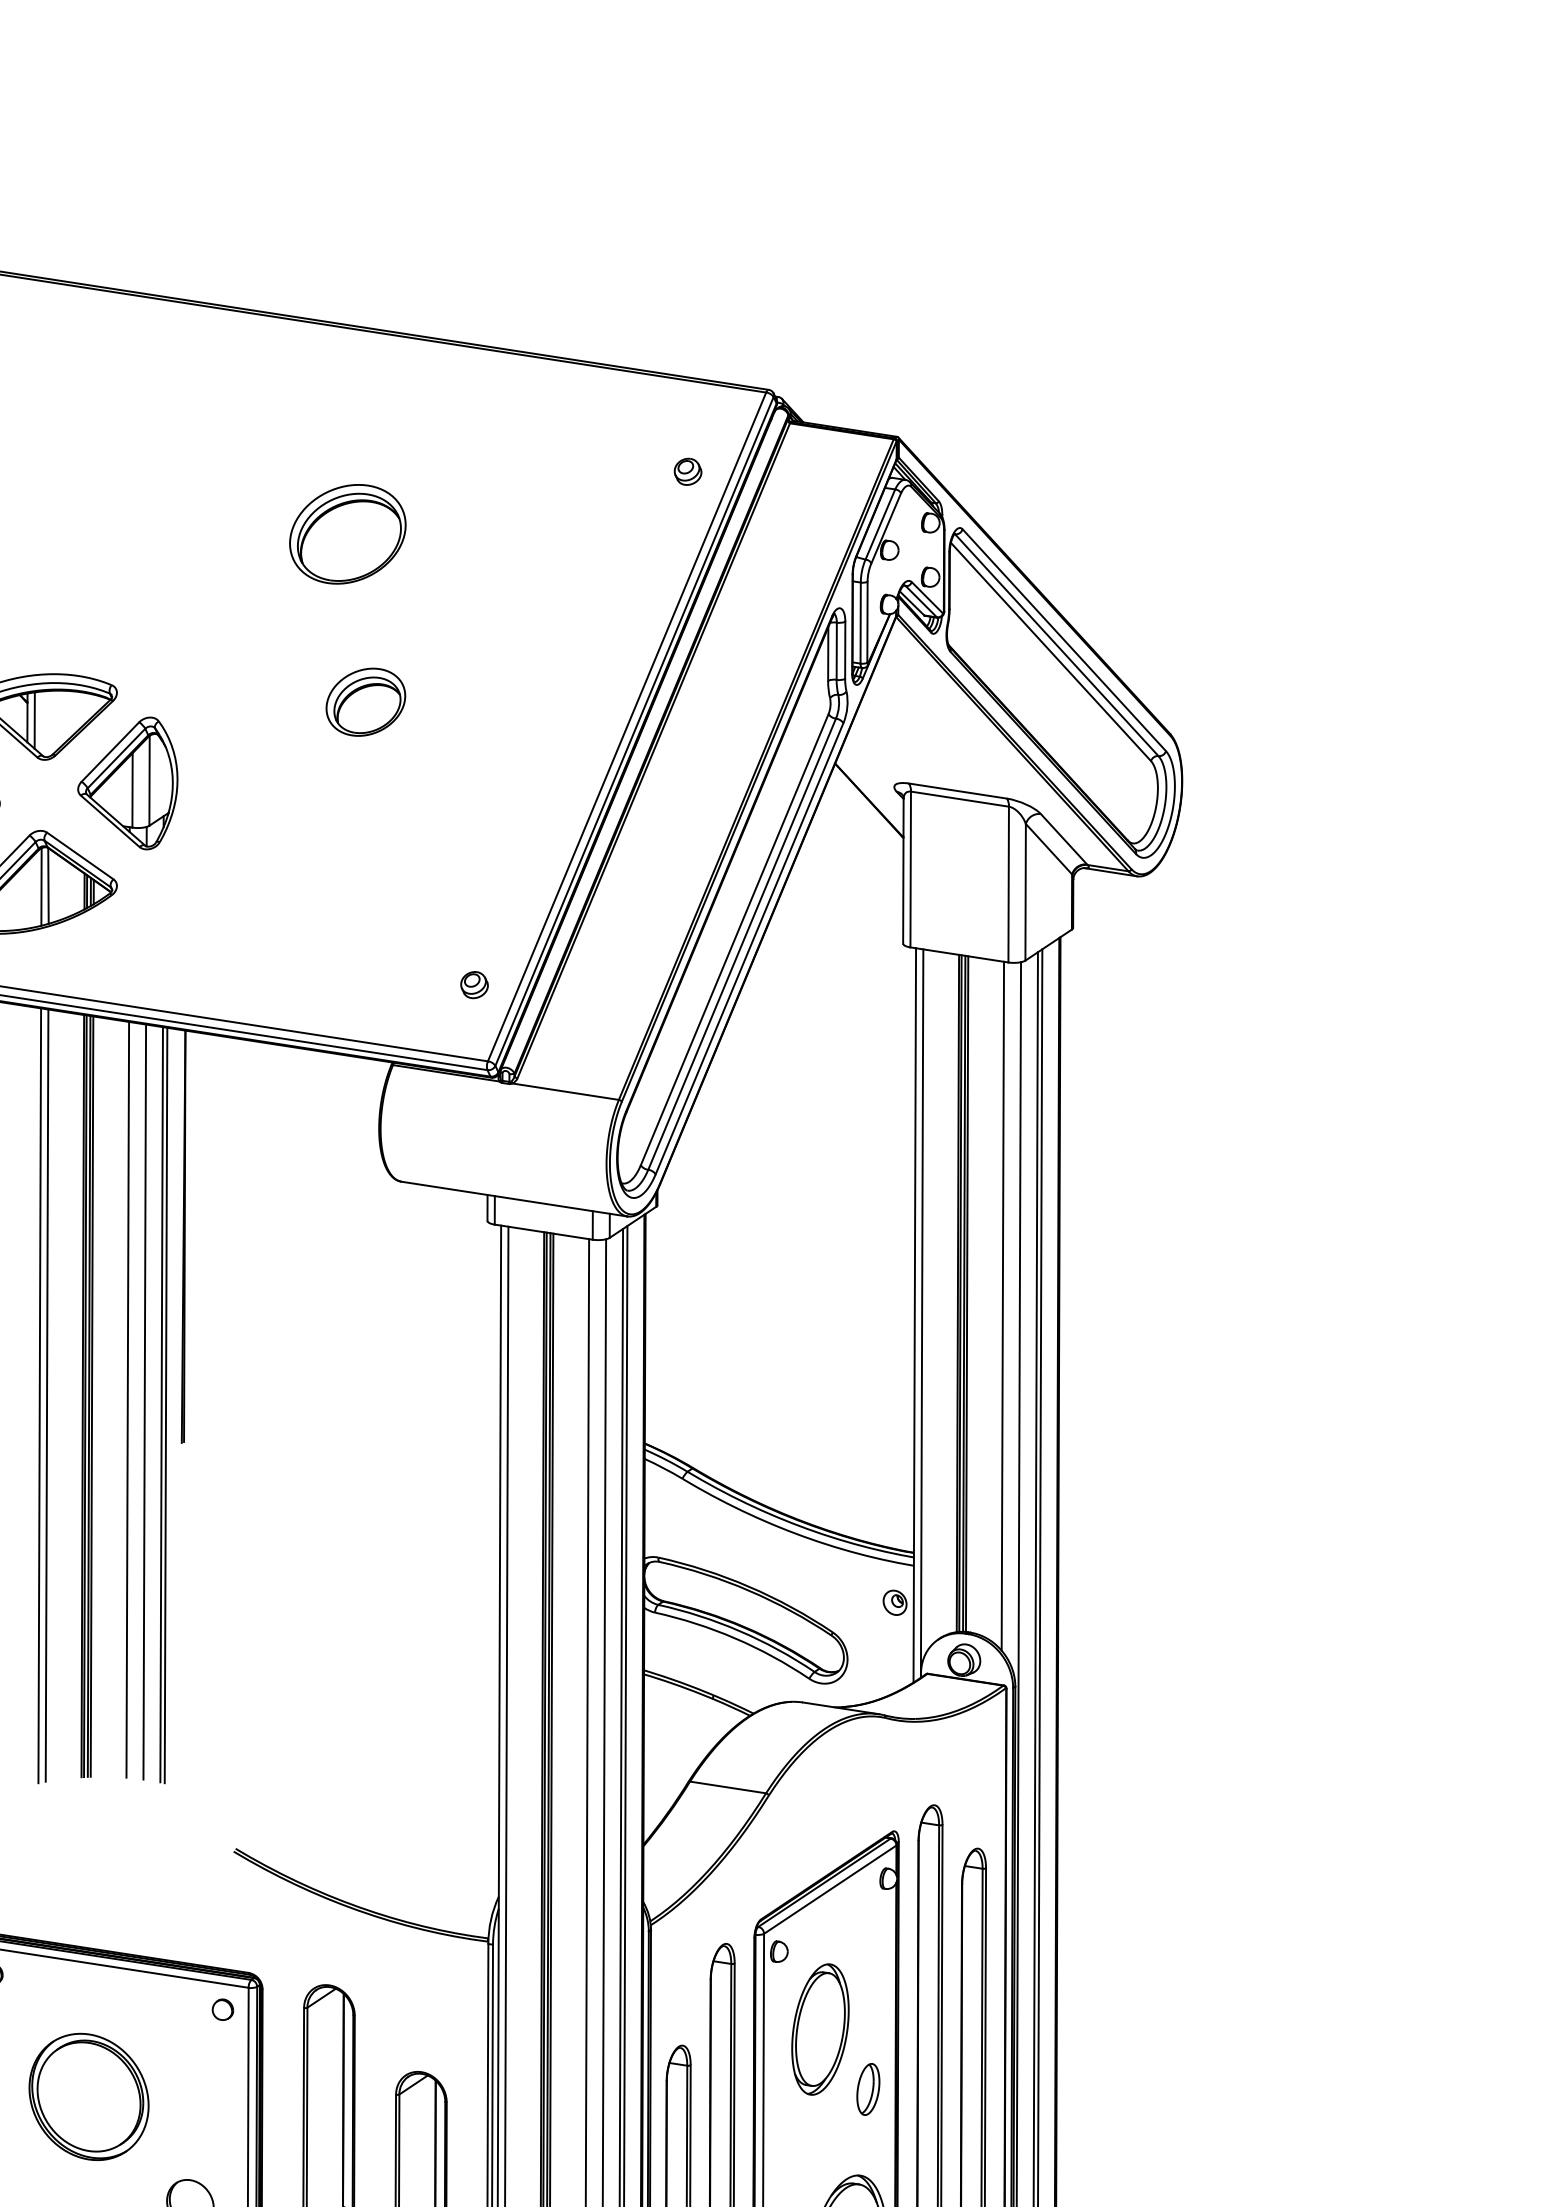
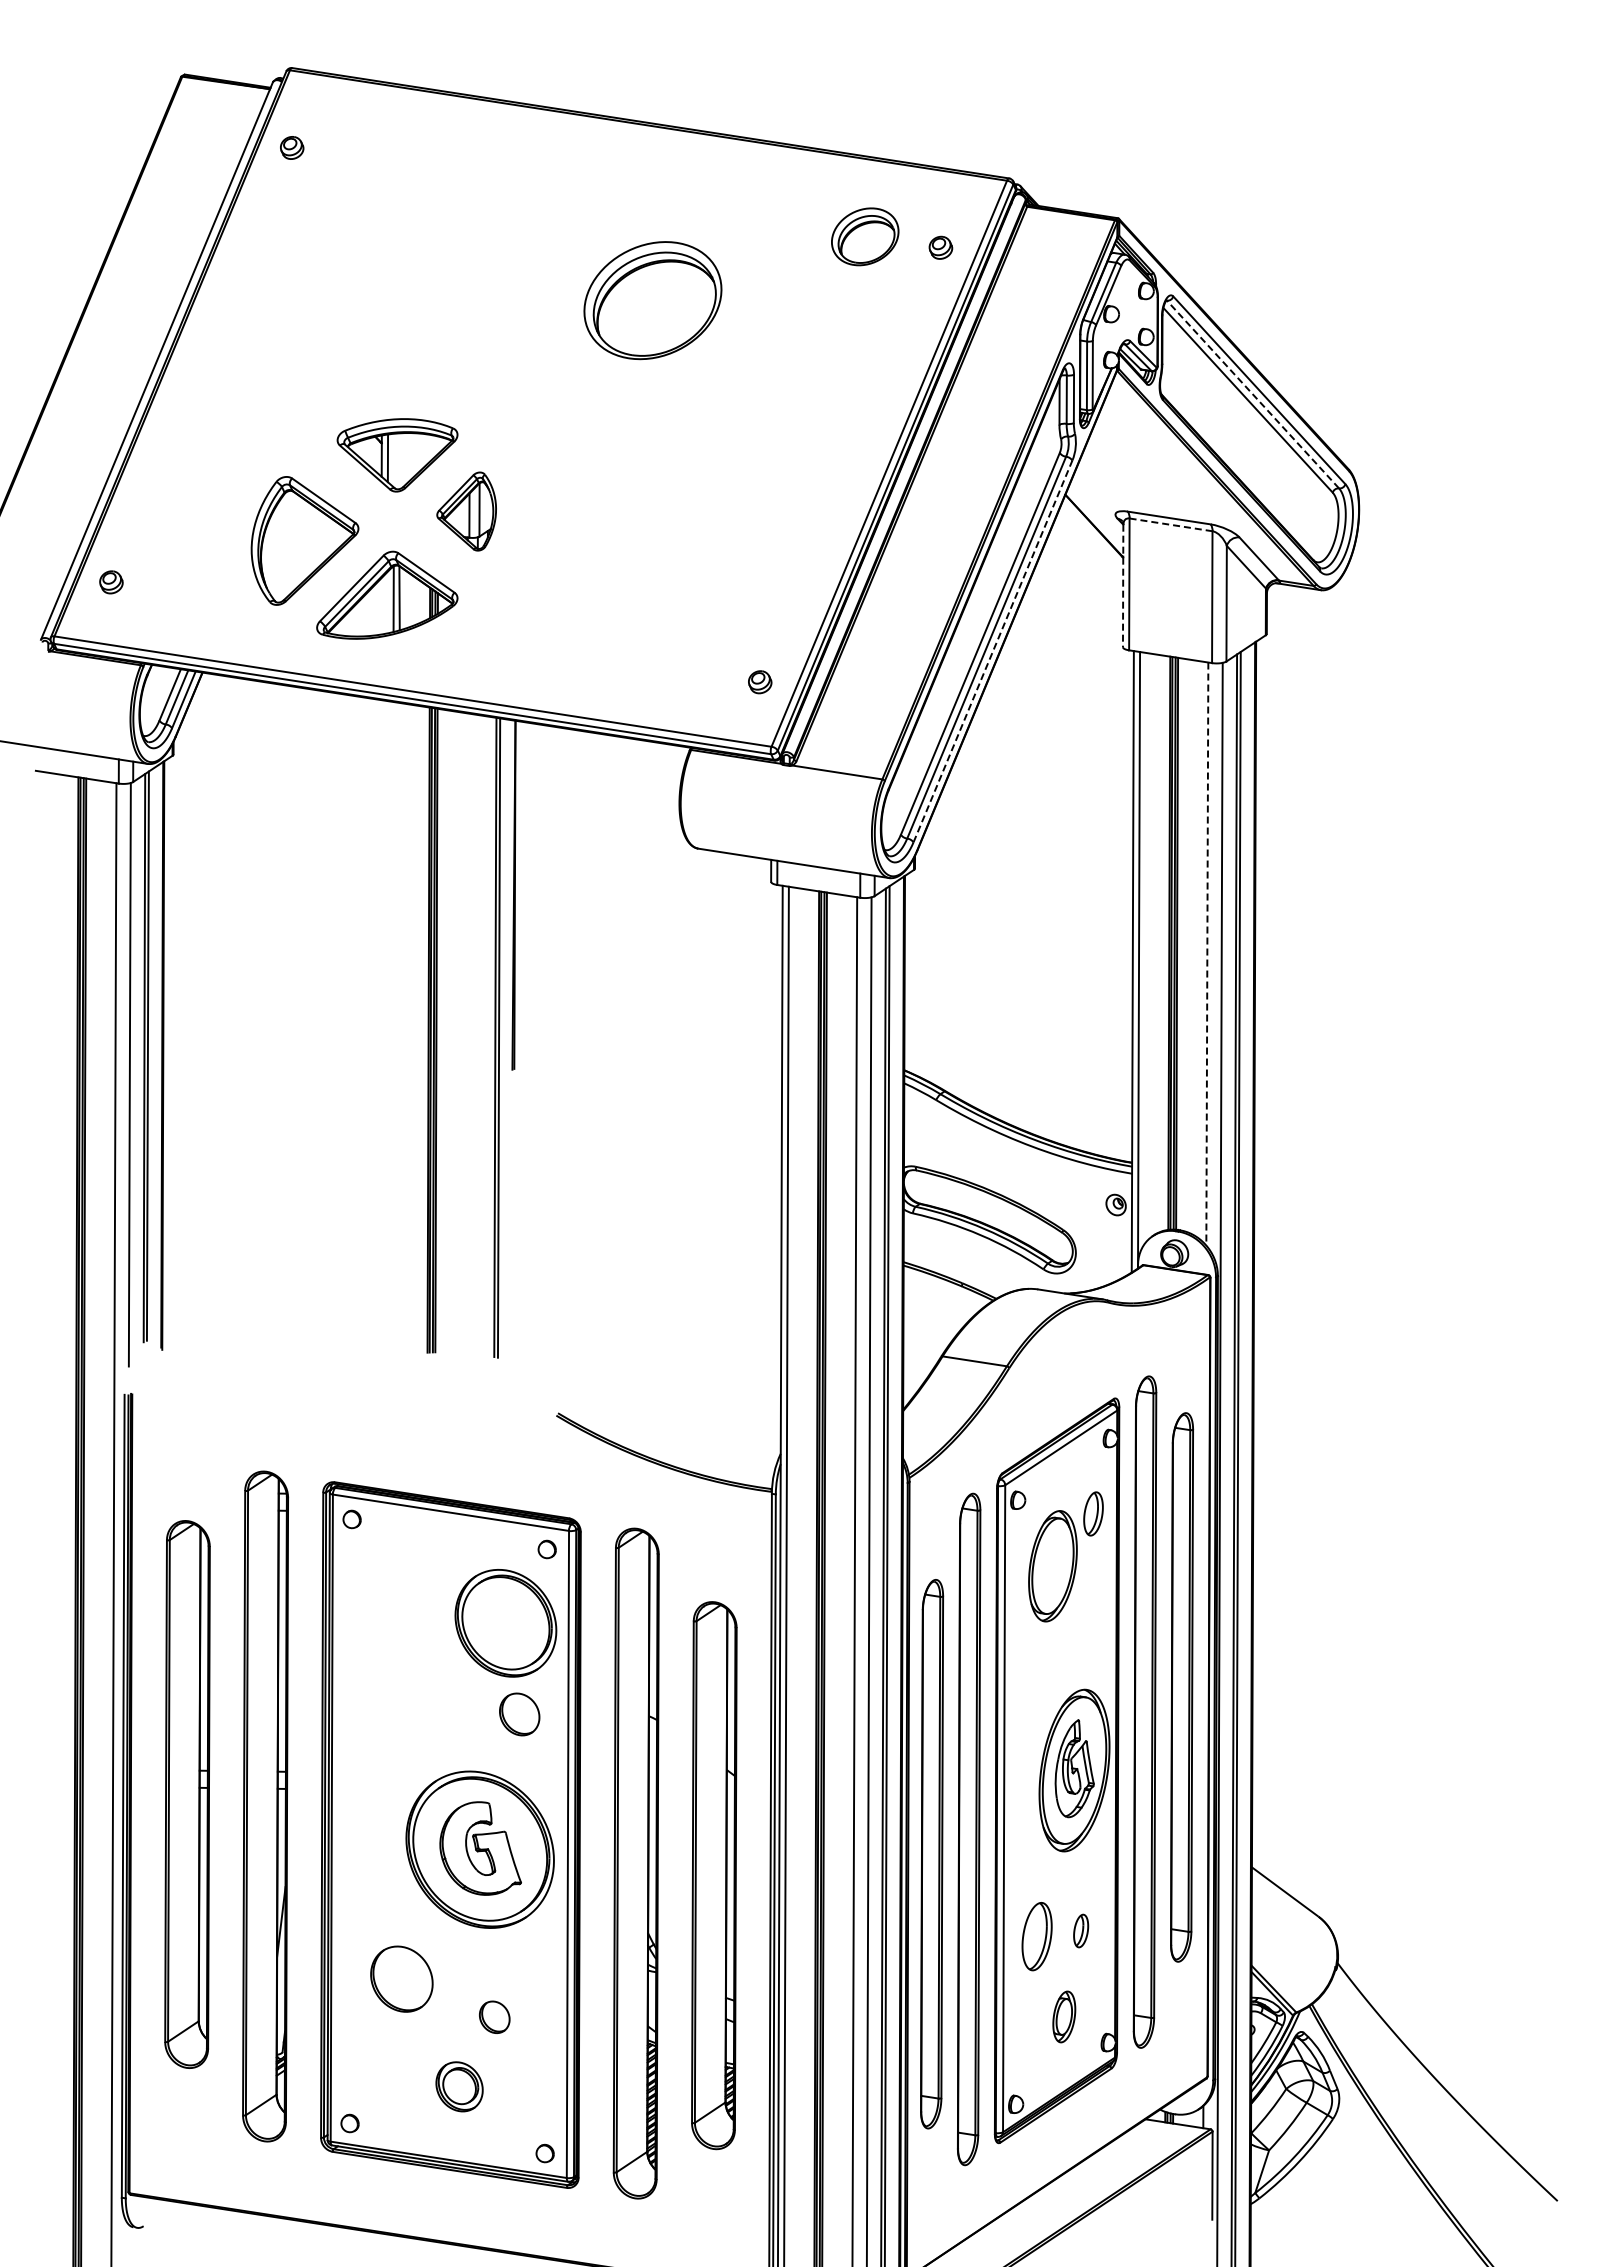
part: (347, 534) -> (652, 300), size x1.4
line: (1056, 645) -> (1252, 394), solid -> dashed
part: (366, 701) -> (865, 236), moved
part: (127, 783) -> (466, 511), size x0.7
line: (960, 798) -> (1171, 524), solid -> dashed
line: (903, 871) -> (1123, 586), solid -> dashed
line: (749, 948) -> (992, 651), solid -> dashed
line: (1003, 1306) -> (1207, 954), solid -> dashed
line: (40, 1395) -> (392, 1029), removed
line: (47, 1395) -> (398, 1029), removed
line: (127, 1400) -> (466, 1033), removed
line: (144, 1401) -> (480, 1034), removed
part: (868, 2088) -> (1093, 1513), moved
part: (88, 2097) -> (505, 1623), moved

